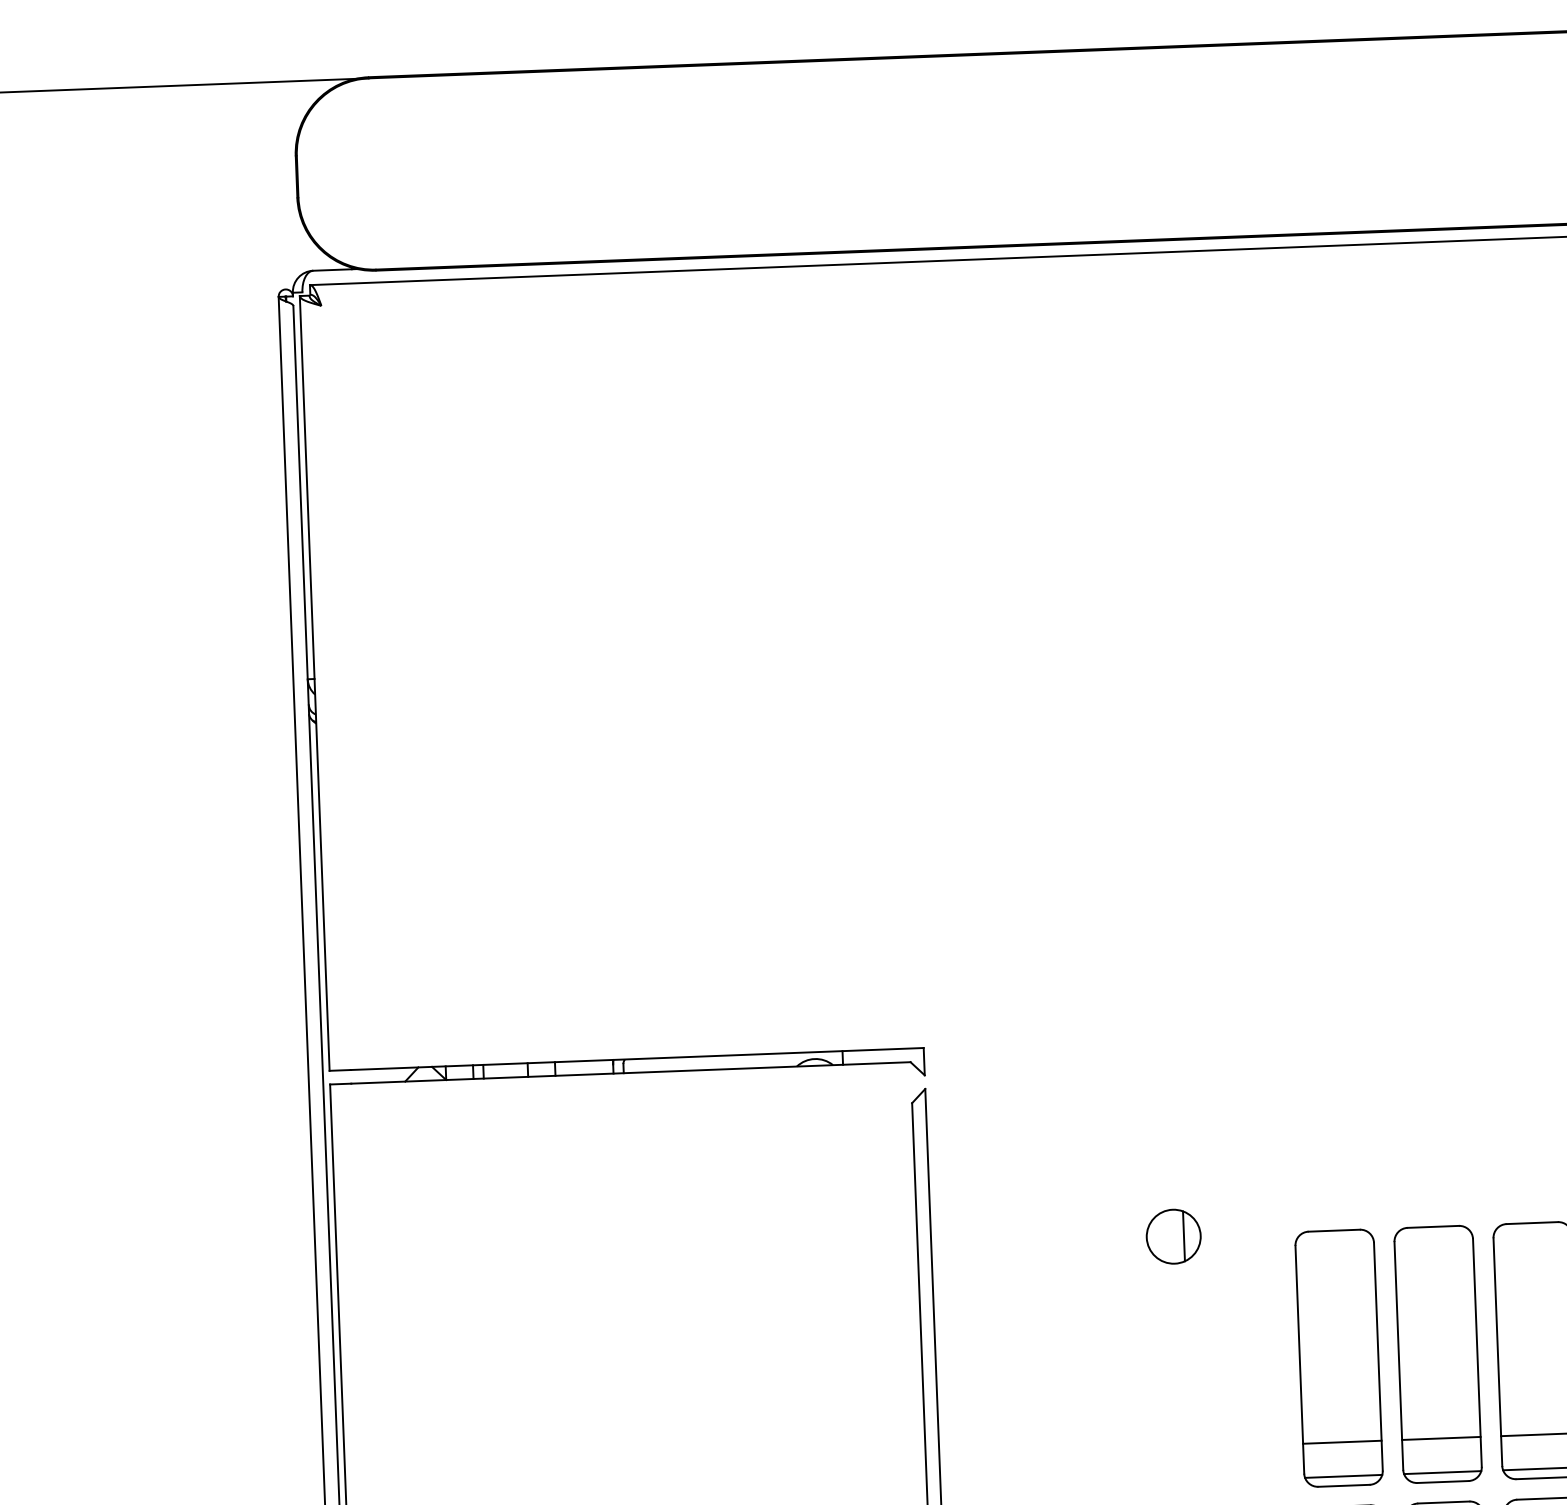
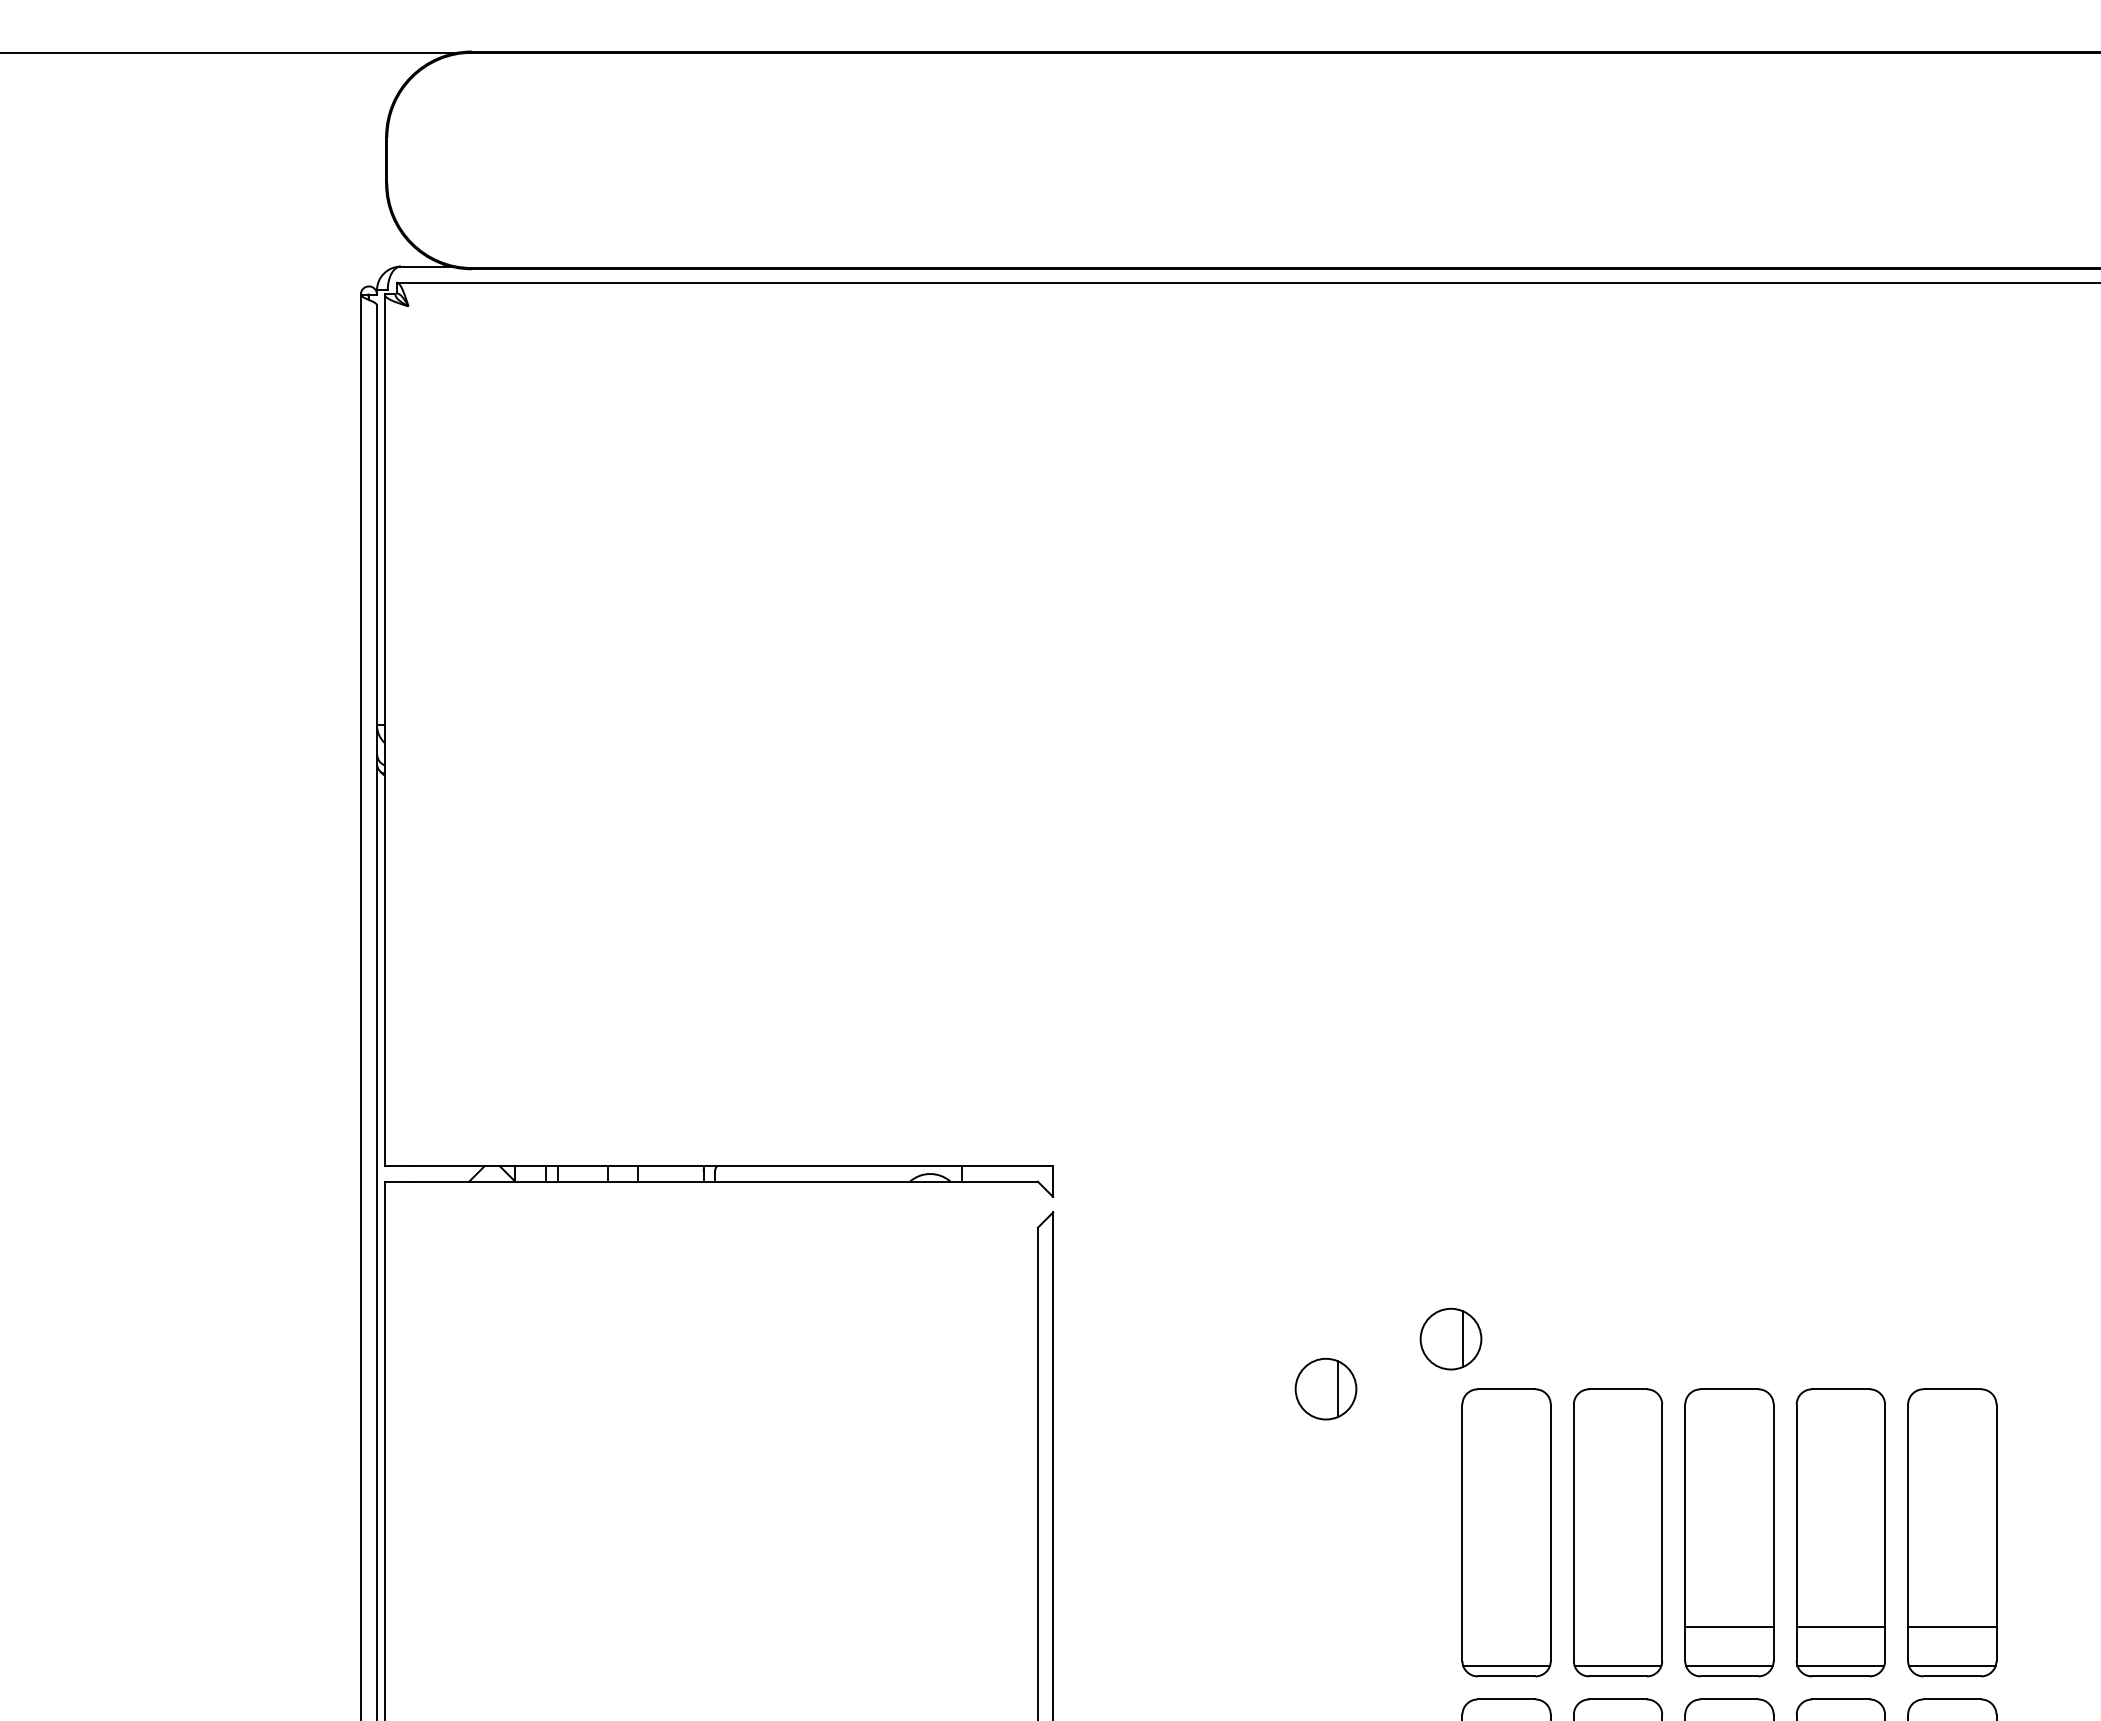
part: (1282, 1187) -> (1450, 1338), added
line: (1440, 1438) -> (1617, 1627), removed
line: (1342, 1442) -> (1506, 1627), removed

